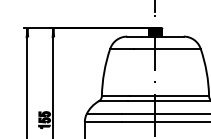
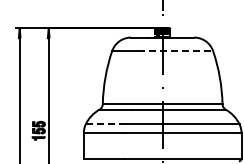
line: (167, 49) -> (176, 51), solid -> dashed
line: (105, 114) -> (106, 124), solid -> dashed

